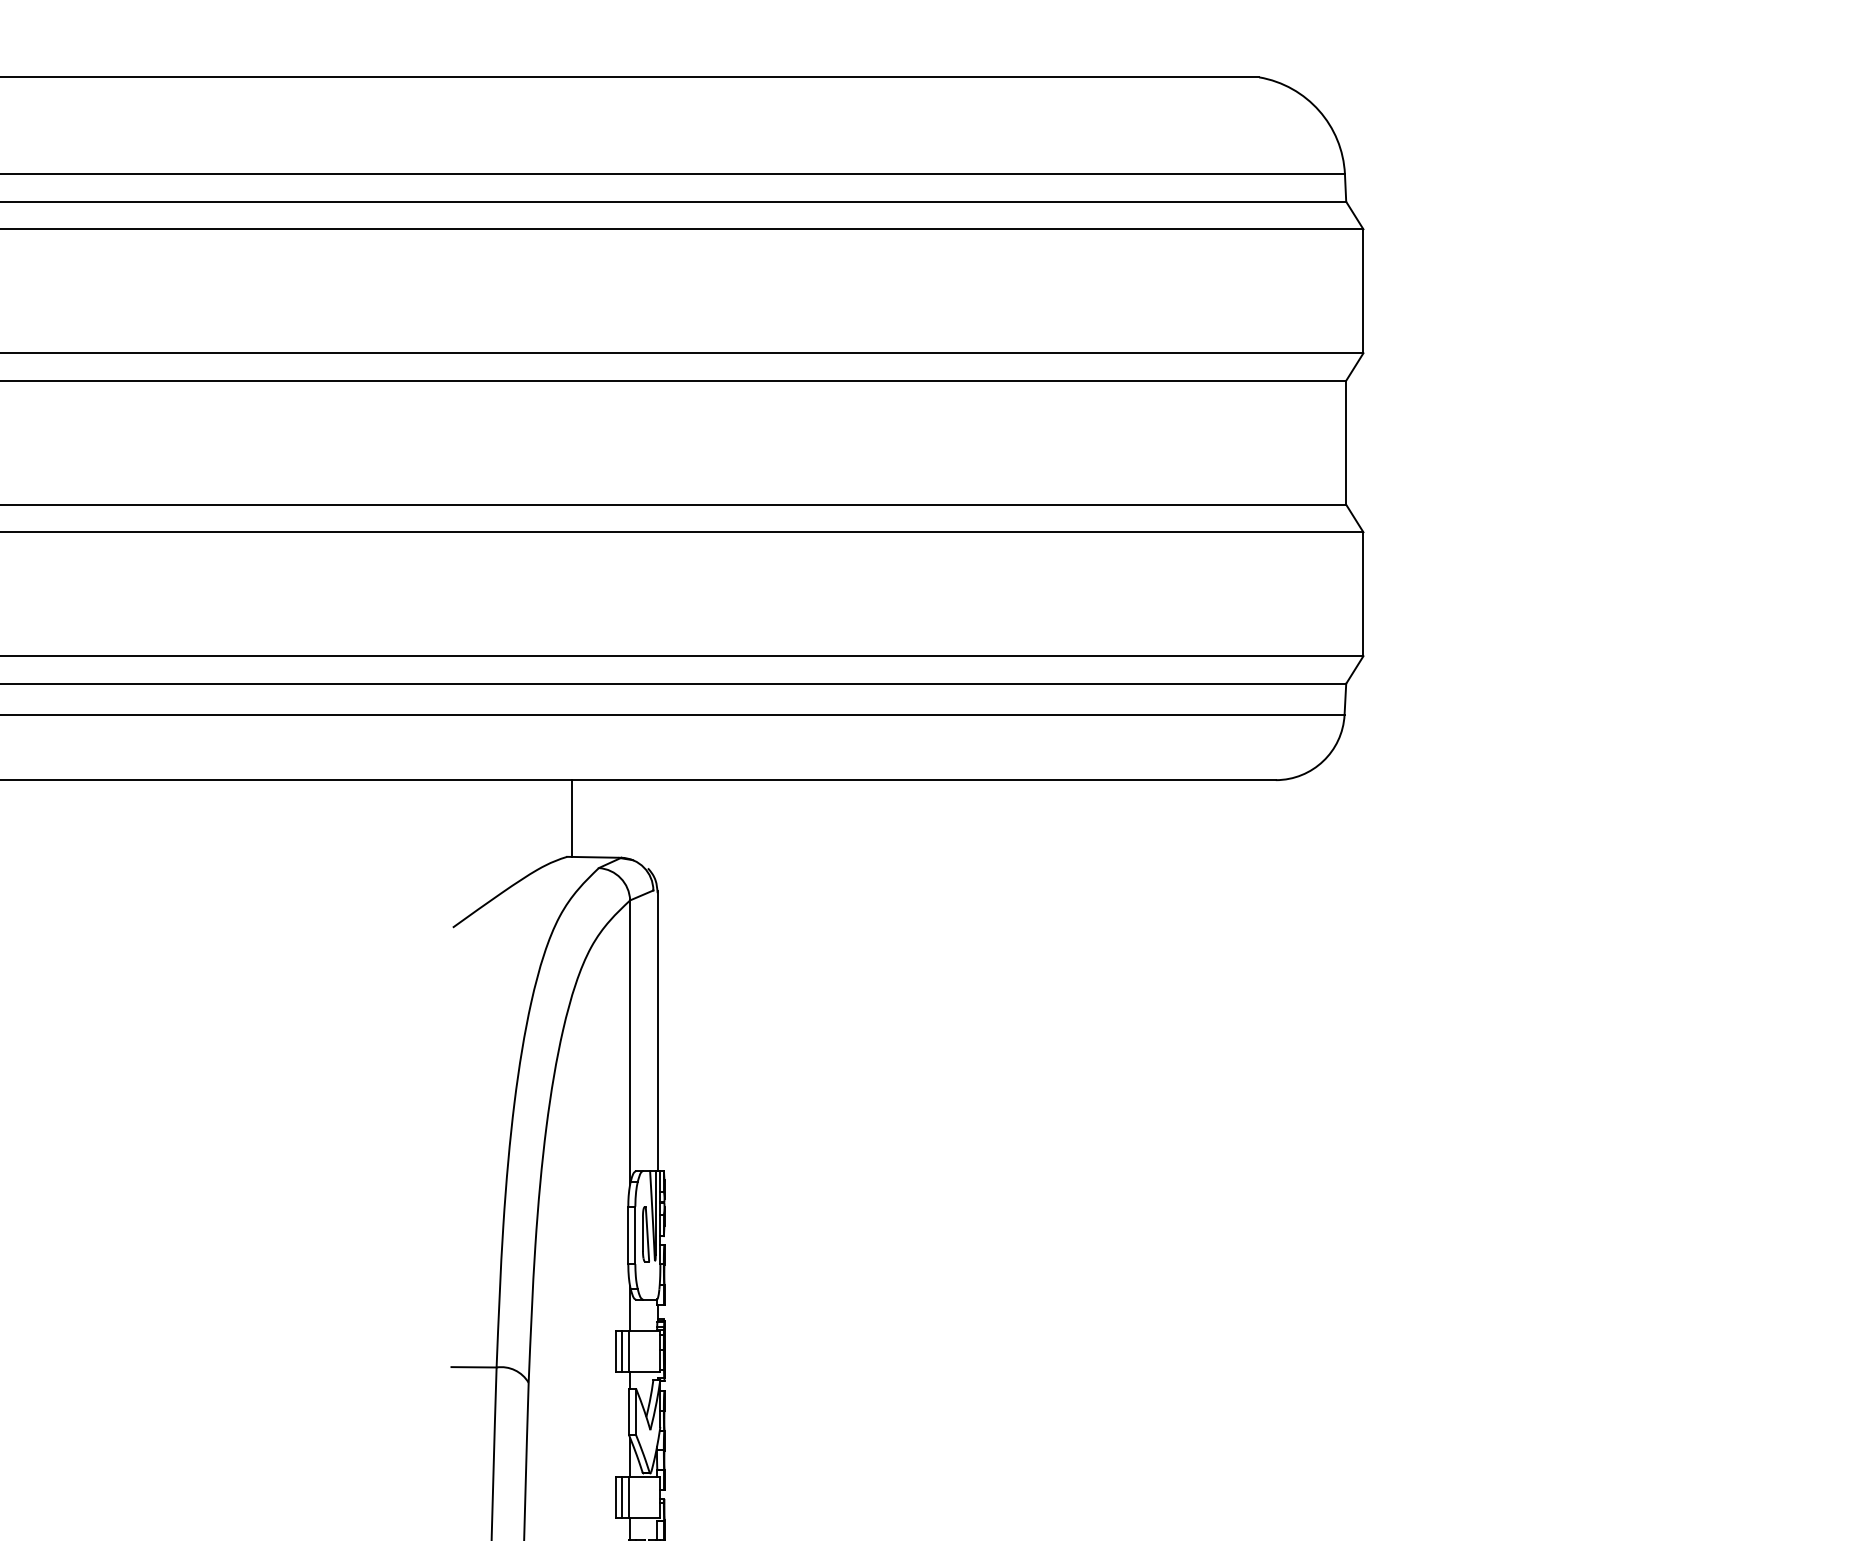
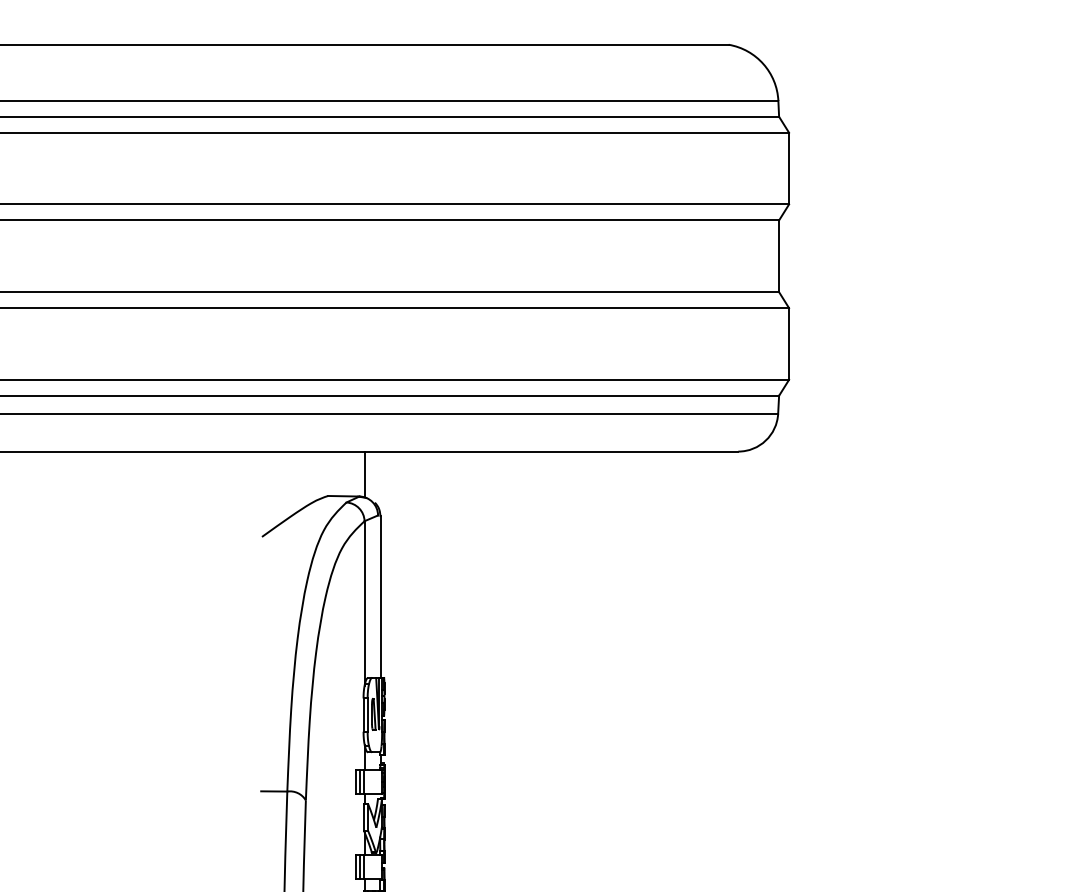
line: (571, 818) -> (364, 473), moved

